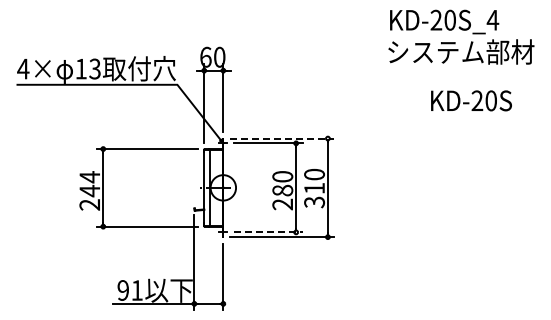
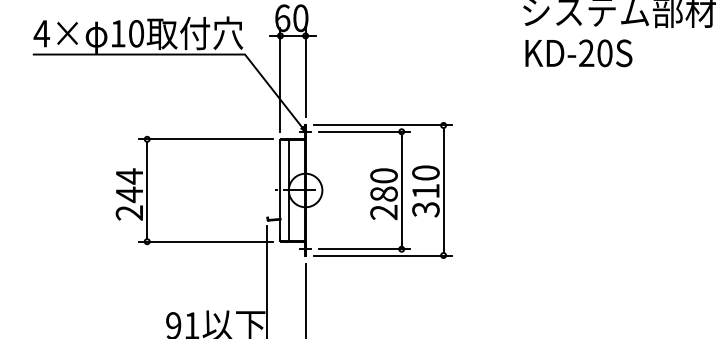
text: (94, 68) -> (135, 33), 13 -> 10
text: (471, 100) -> (578, 52), moved
line: (282, 138) -> (383, 125), dashed -> solid
line: (268, 232) -> (365, 249), dashed -> solid

